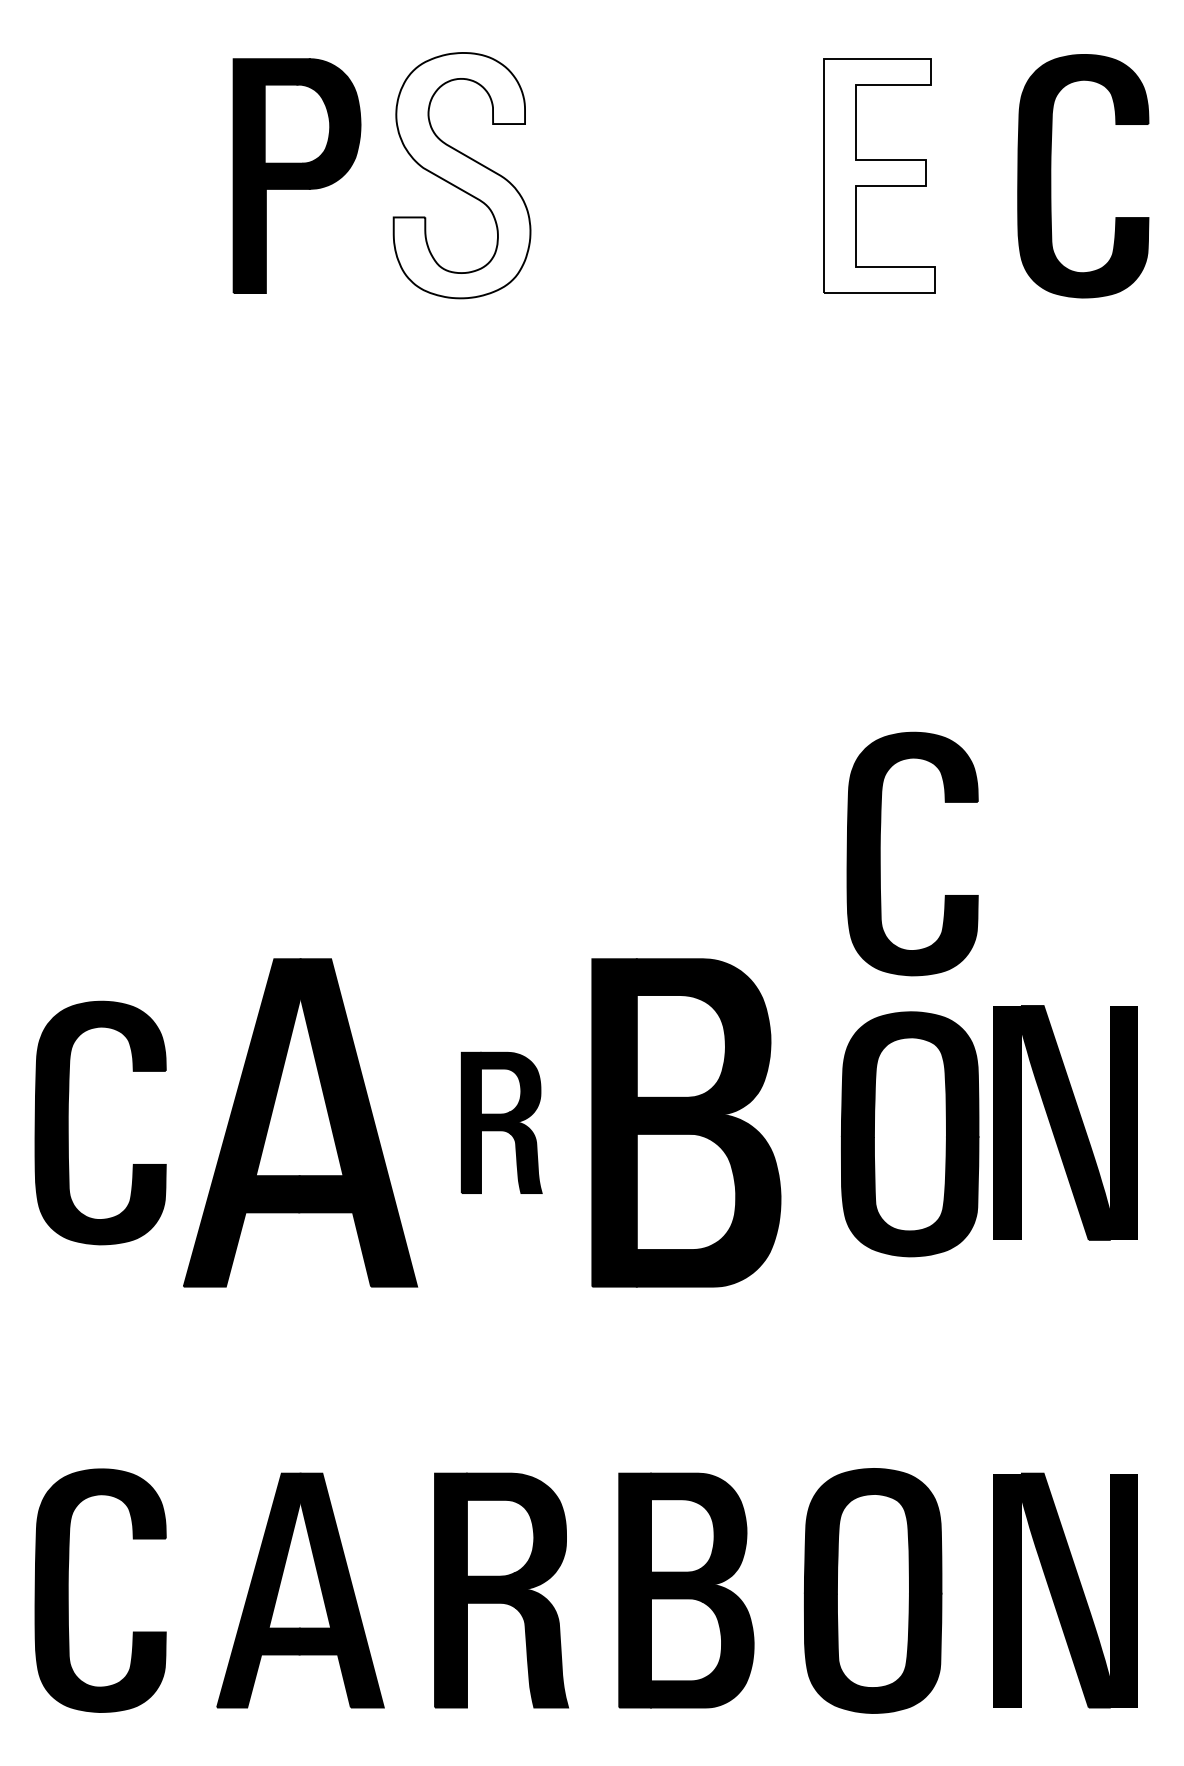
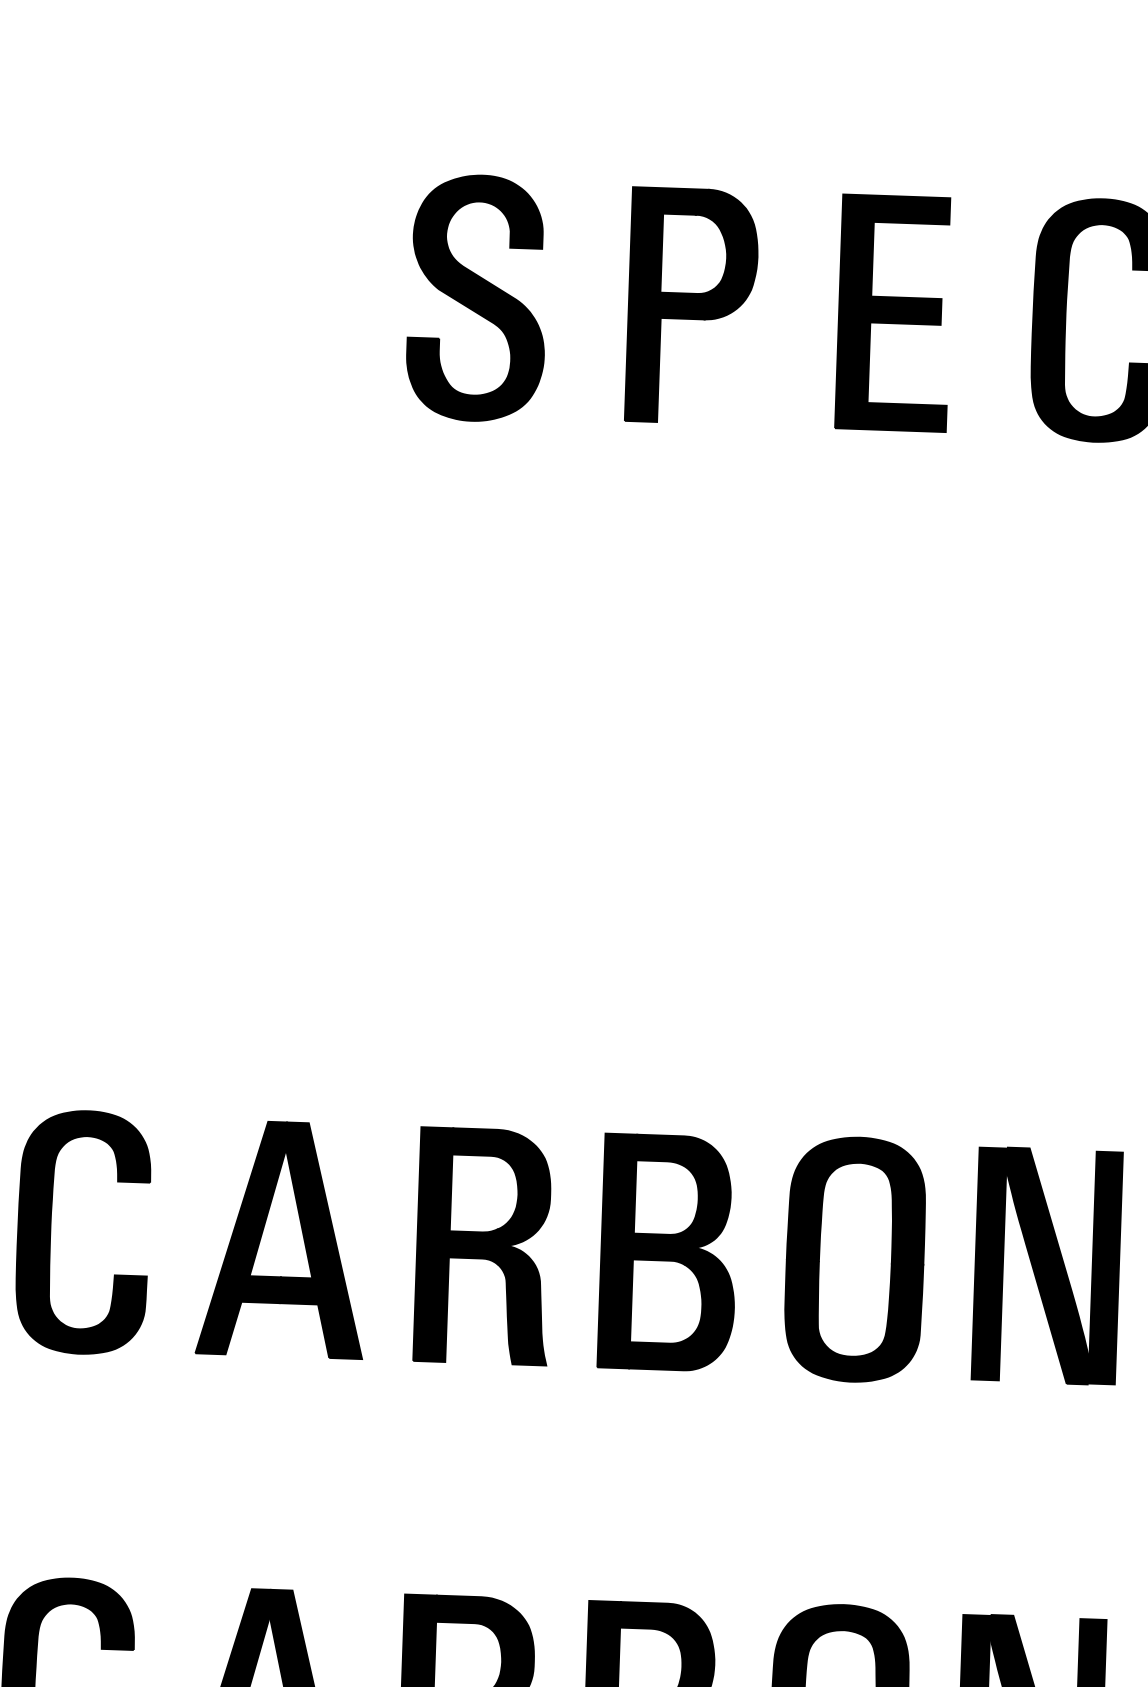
part: (296, 175) -> (691, 305), moved
fill: (461, 175) -> (476, 298), added
fill: (879, 176) -> (894, 313), added
part: (880, 853) -> (871, 990), removed
part: (300, 1122) -> (282, 1238), size x0.71
part: (501, 1122) -> (483, 1245), size x1.67
part: (686, 1122) -> (668, 1252), size x0.71
part: (909, 1134) -> (854, 1259), moved

